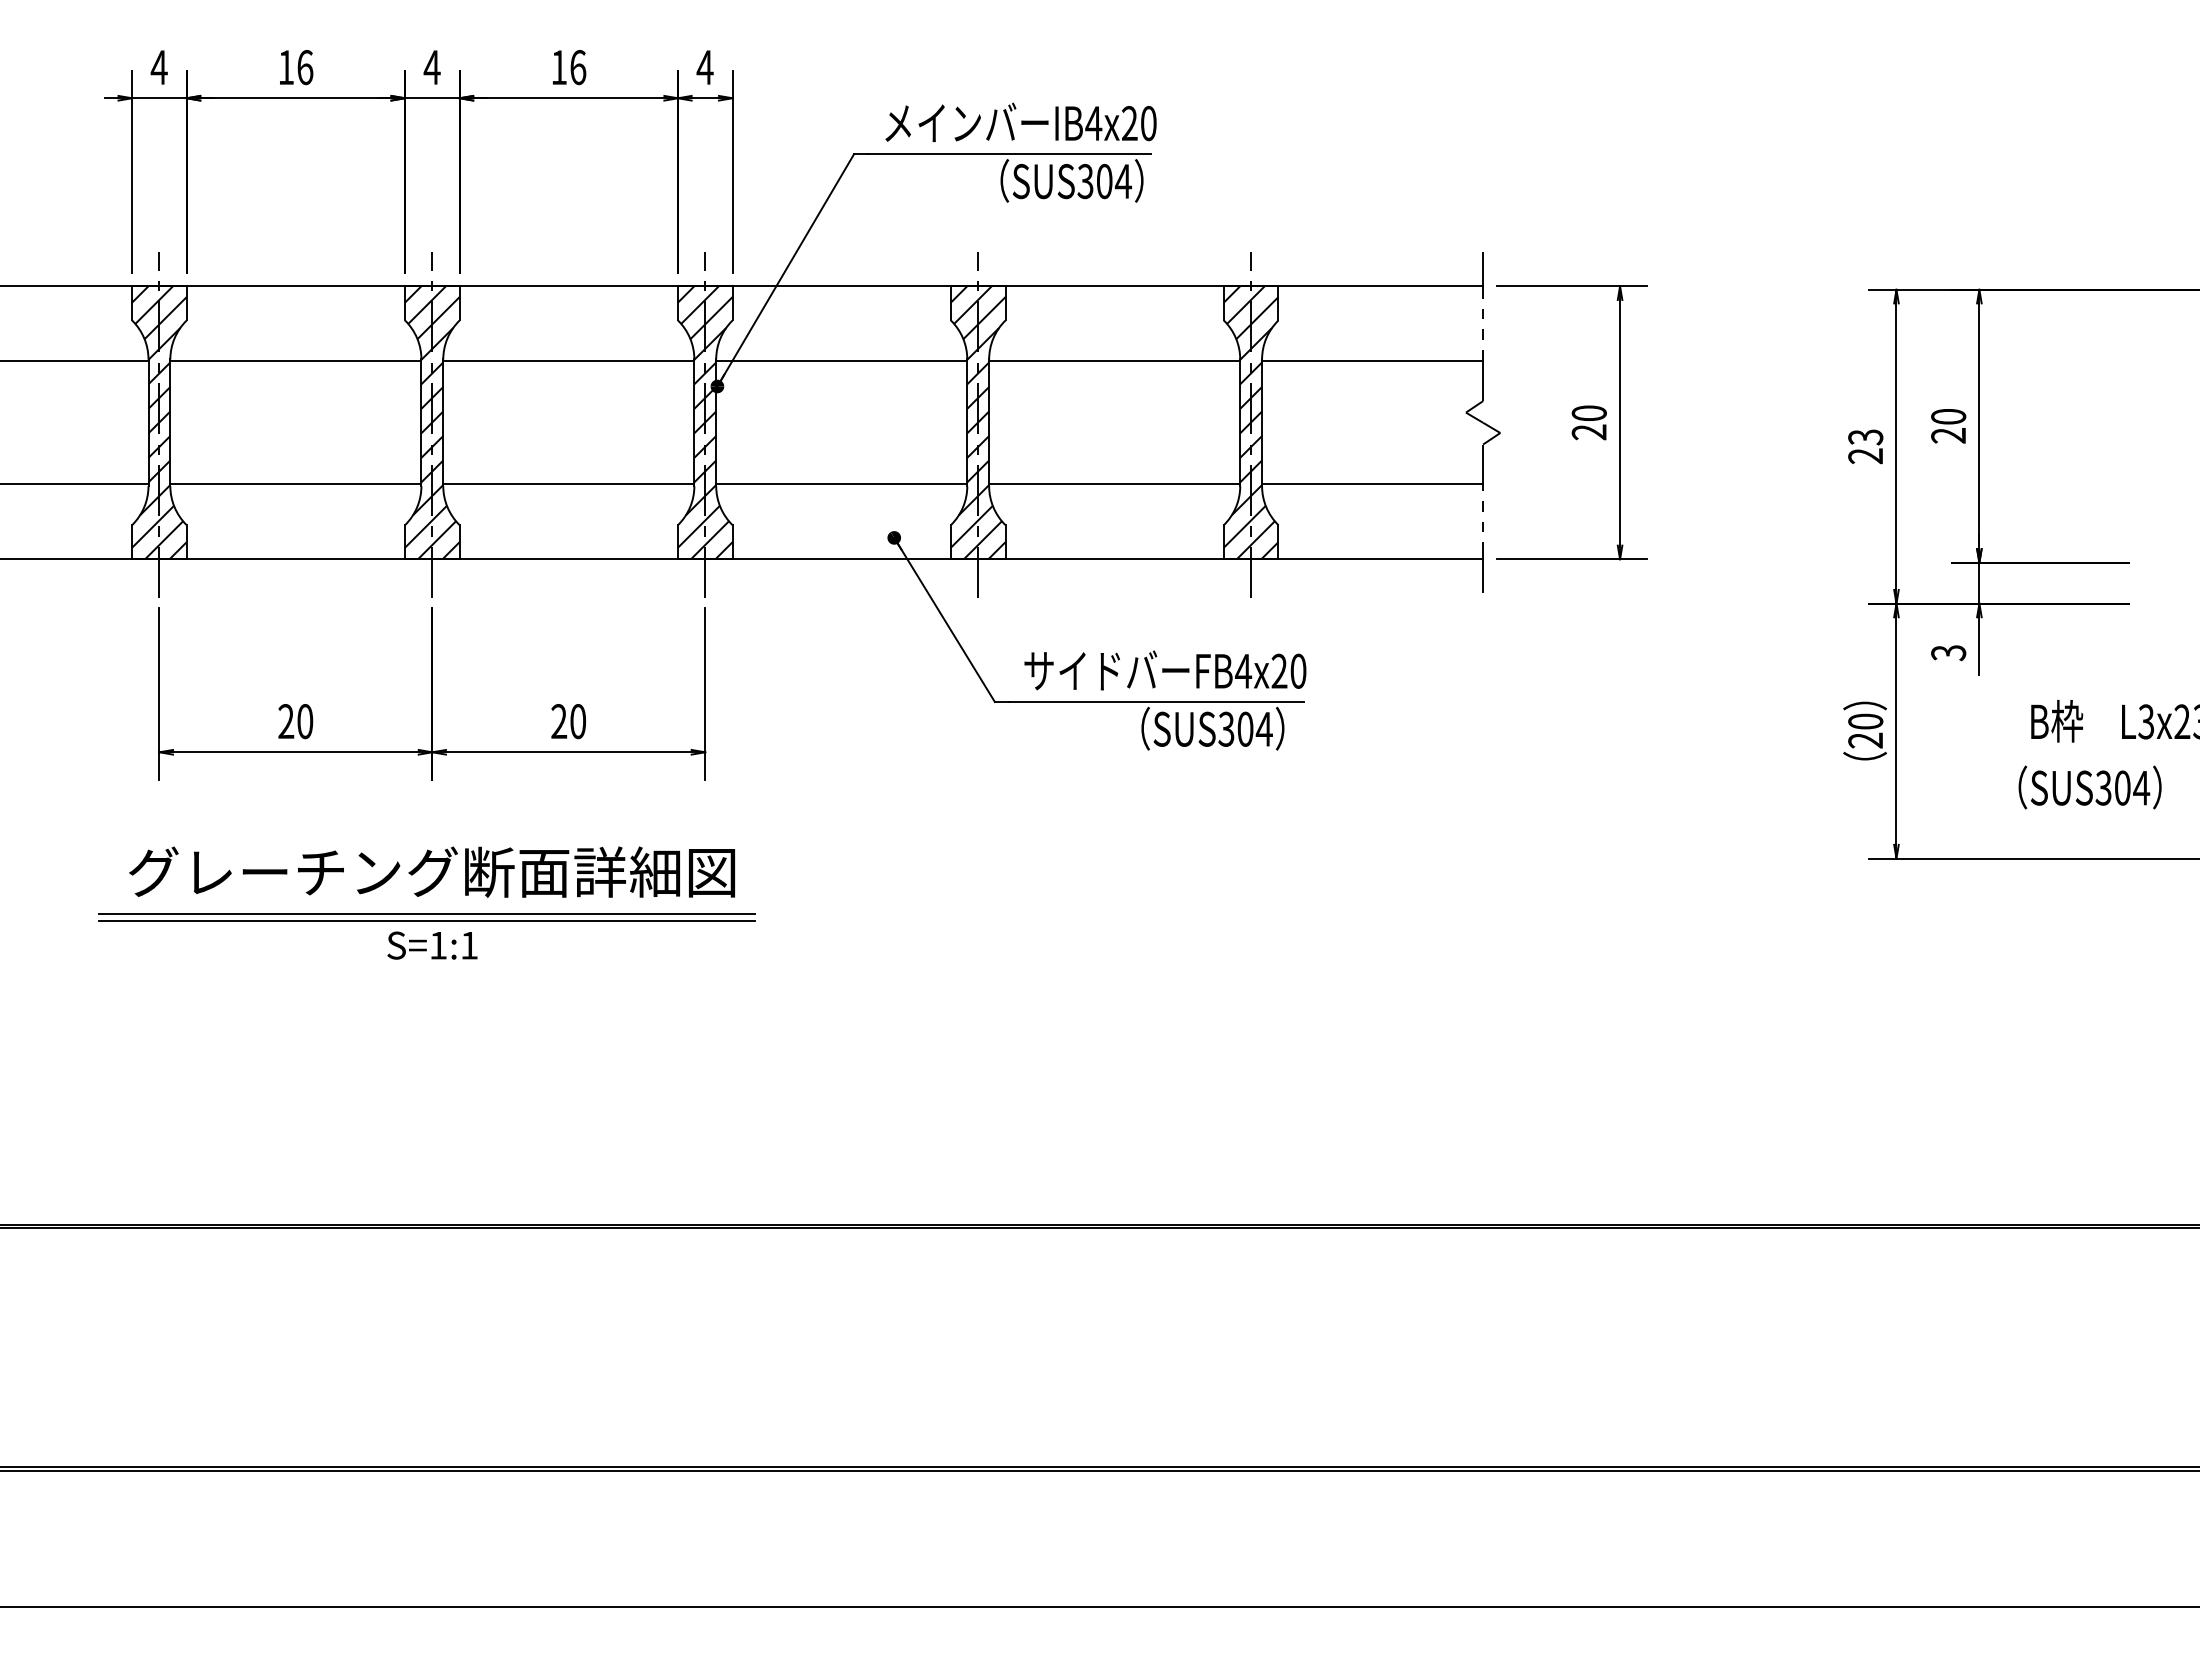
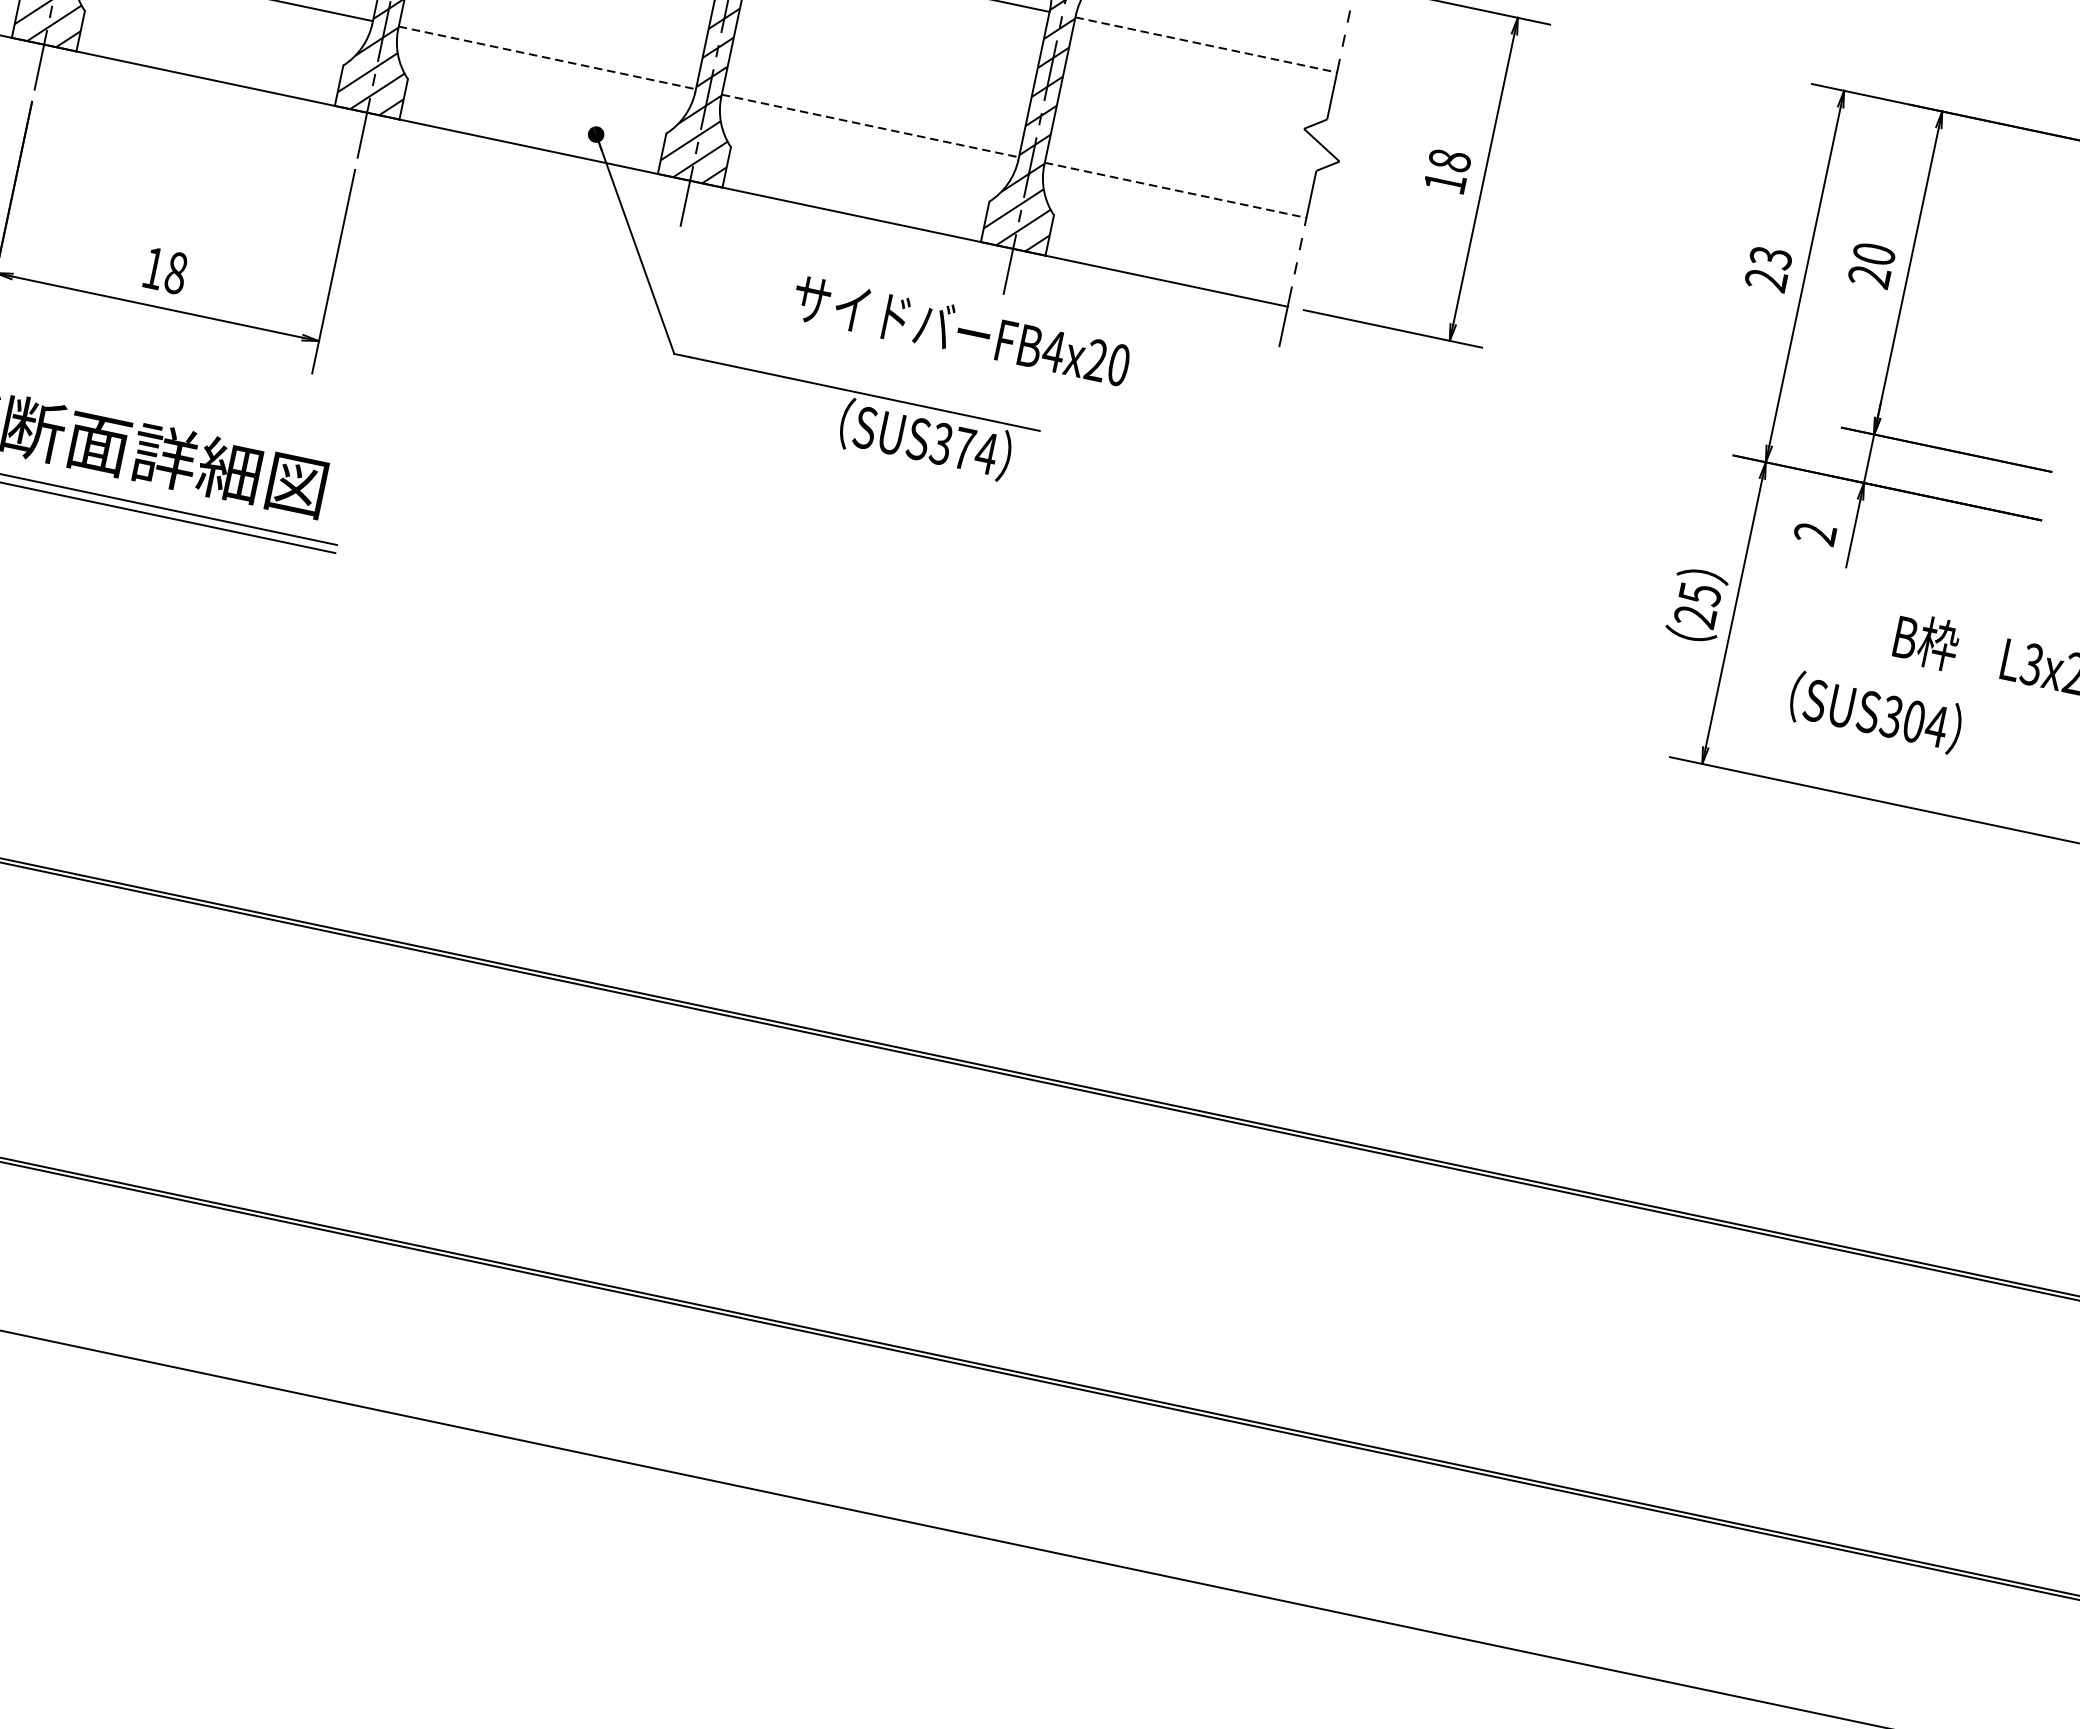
line: (1372, 361) -> (1206, 45), solid -> dashed
text: (1588, 422) -> (1446, 171), 20 -> 18
line: (841, 484) -> (547, 58), solid -> dashed
line: (1114, 484) -> (870, 126), solid -> dashed
line: (1372, 484) -> (1175, 190), solid -> dashed
text: (1948, 653) -> (1814, 534), 3 -> 2
text: (1165, 670) -> (961, 330), moved
text: (568, 721) -> (164, 270), 20 -> 18
text: (1865, 721) -> (1699, 594), 20 -> 25
text: (1245, 728) -> (964, 447), SUS304 -> SUS374
text: (2089, 787) -> (1875, 712), moved

